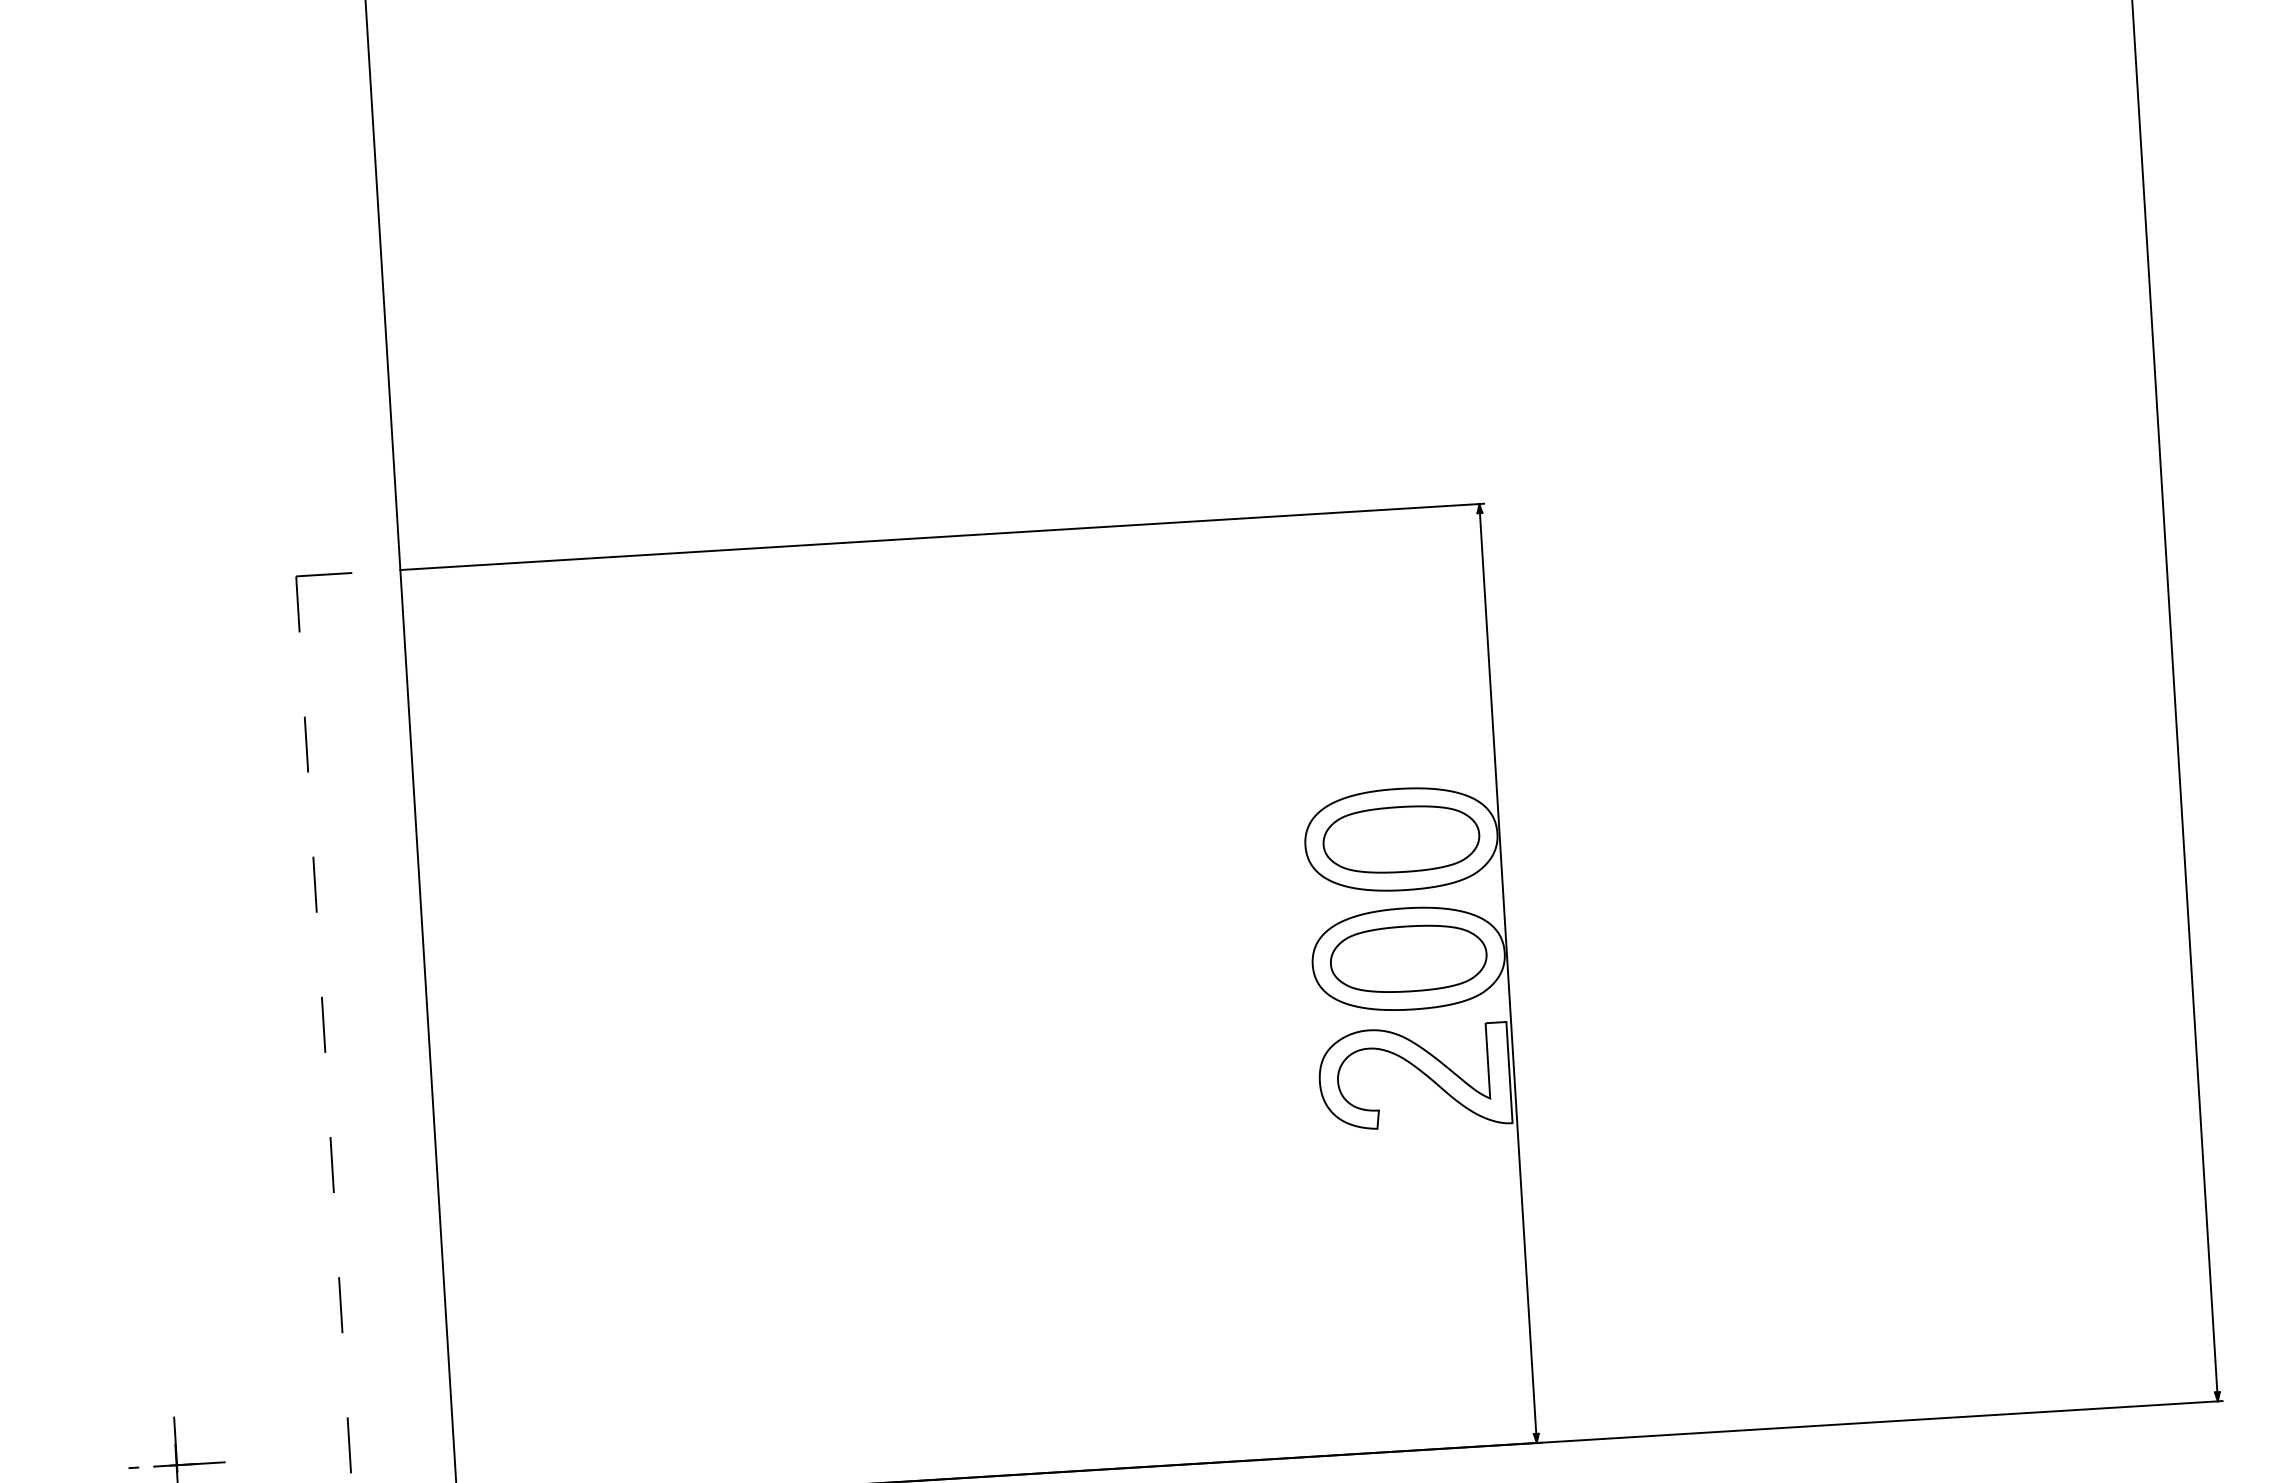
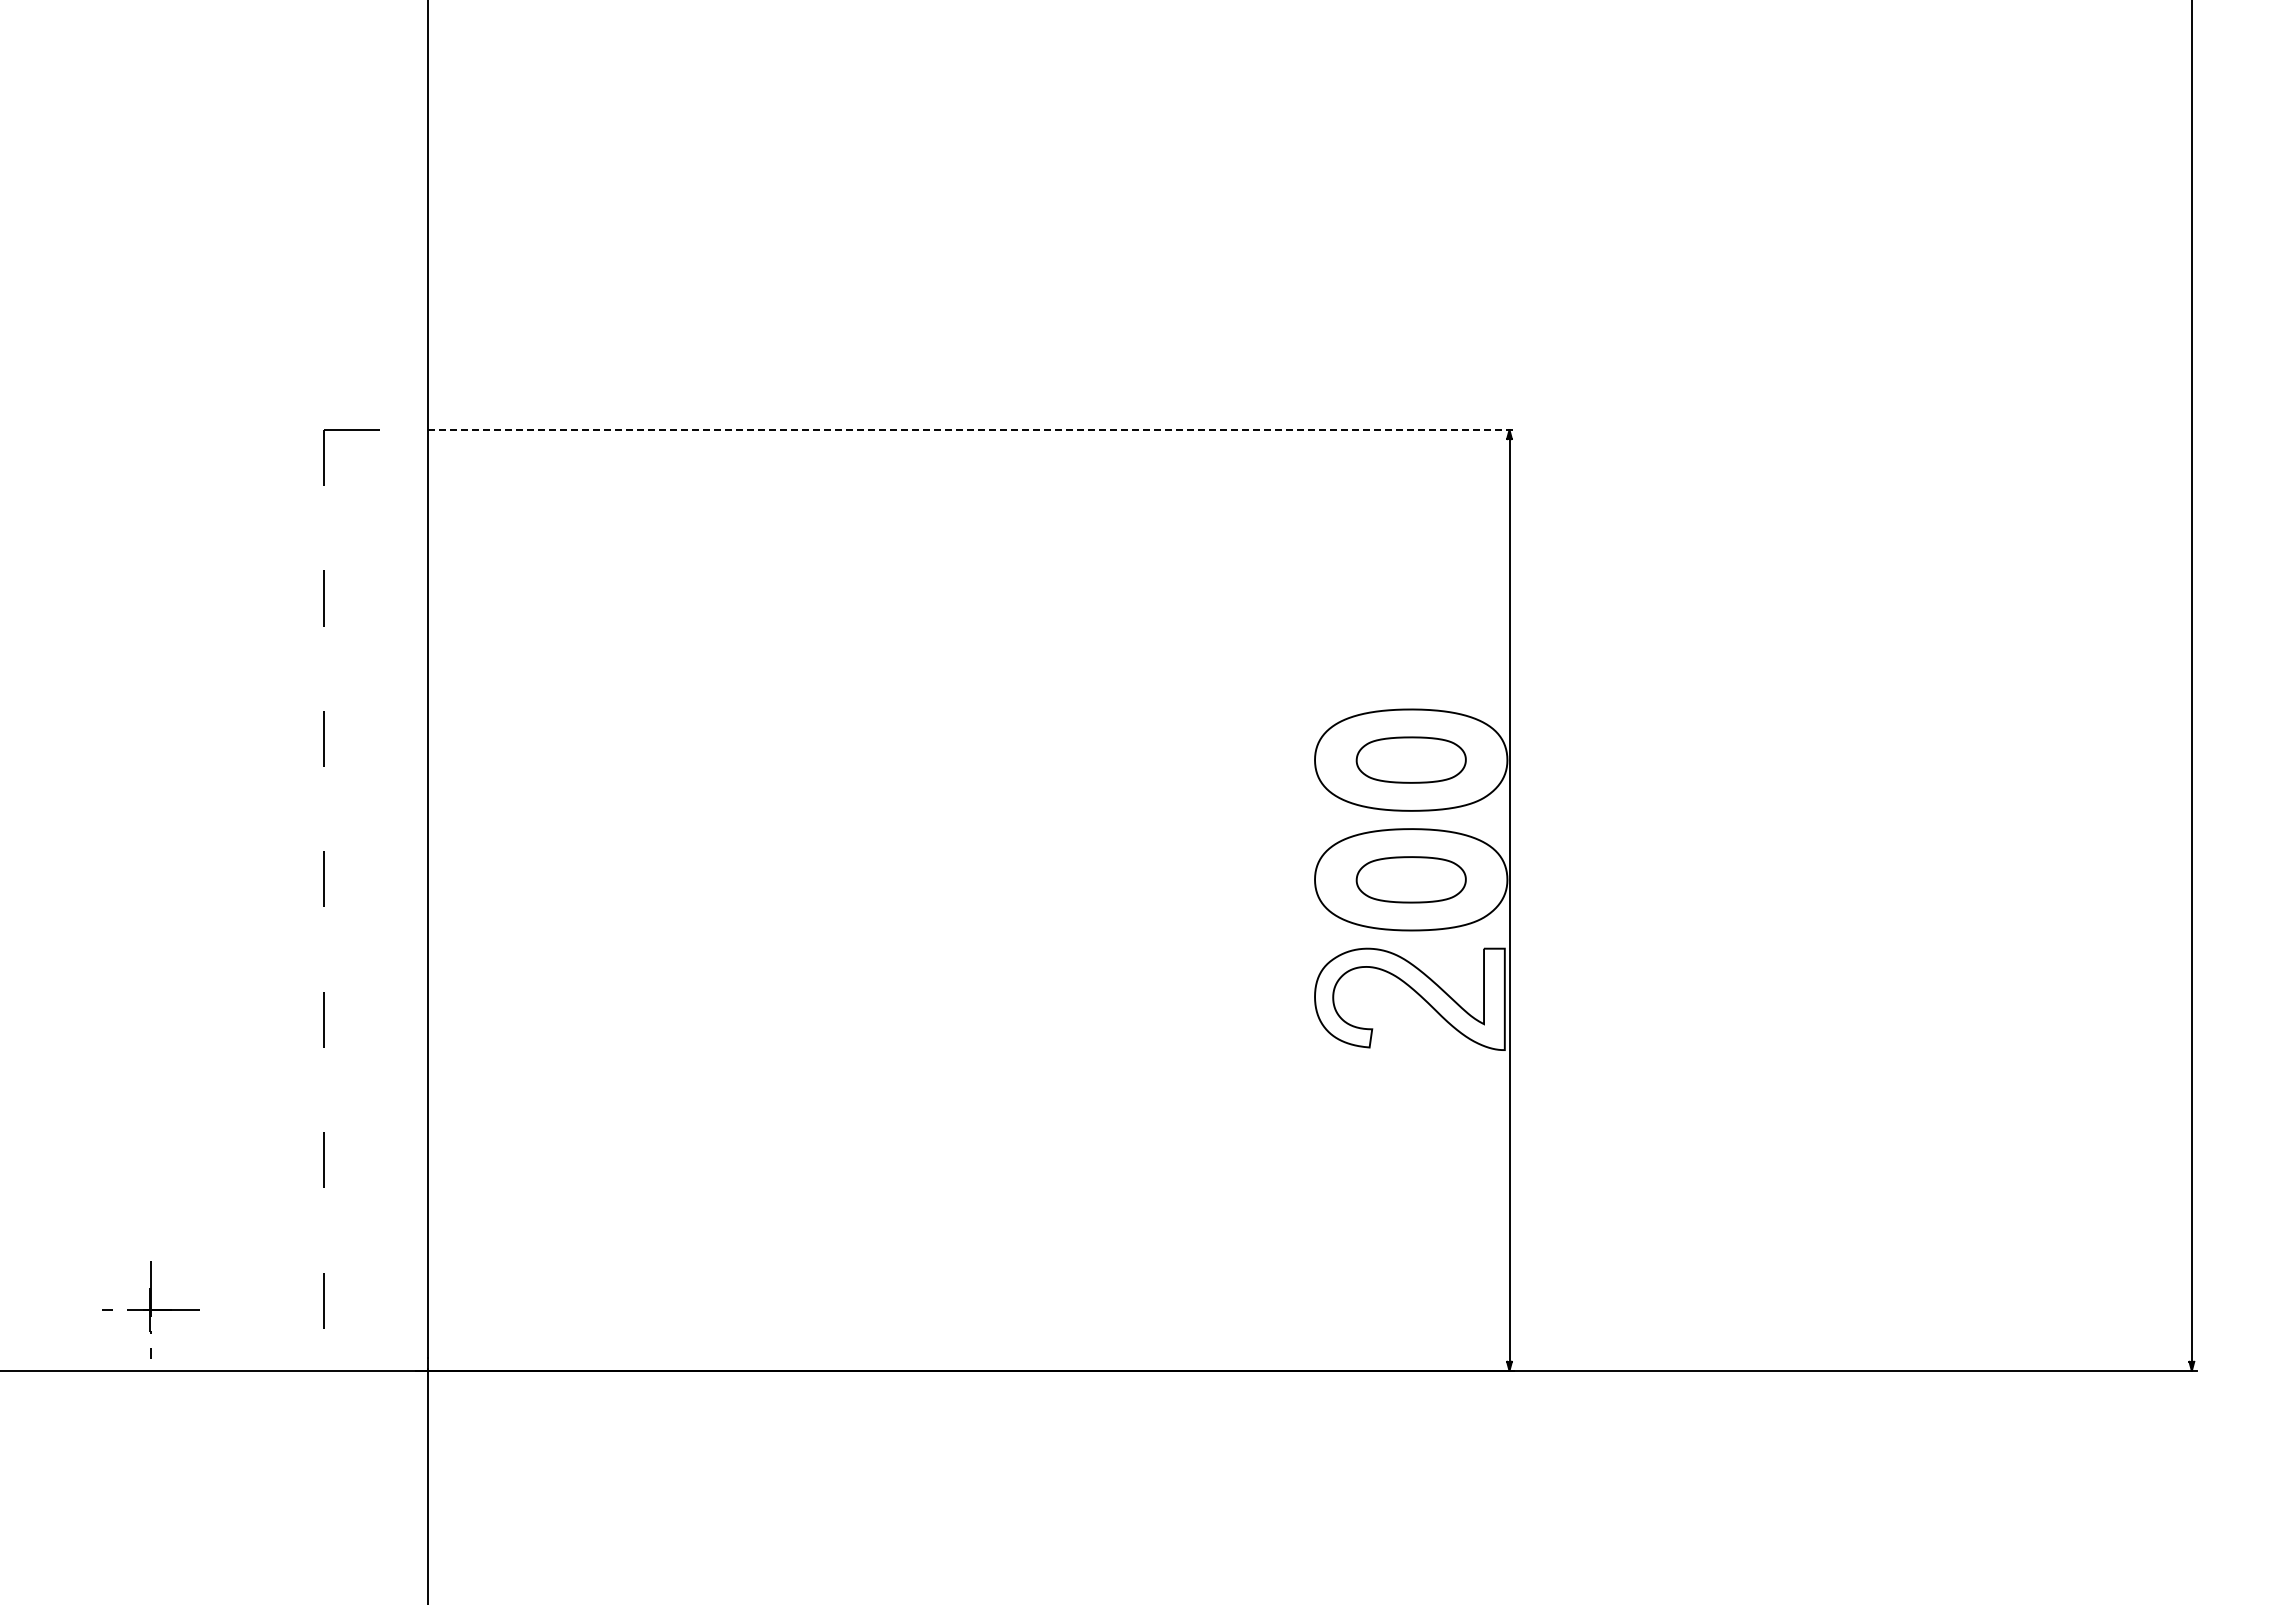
line: (942, 537) -> (971, 430), solid -> dashed
part: (1401, 838) -> (1411, 759), size x0.7
part: (1409, 958) -> (1411, 879), size x0.7

